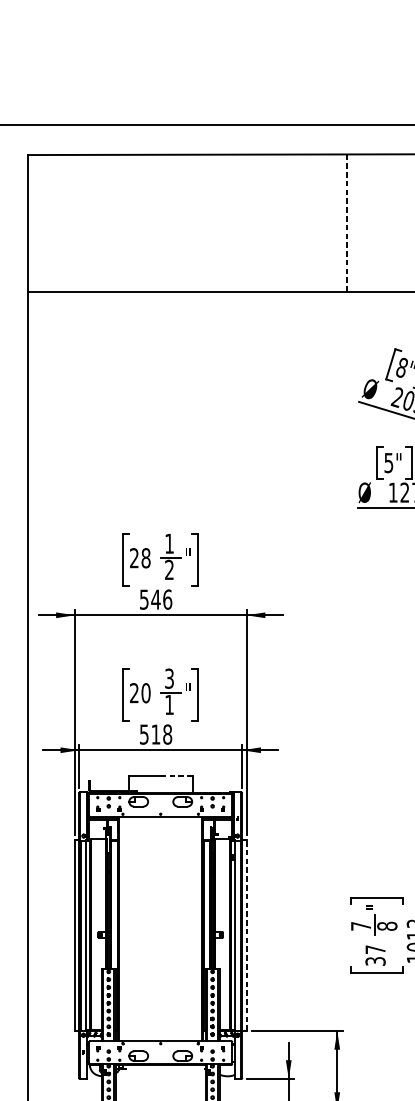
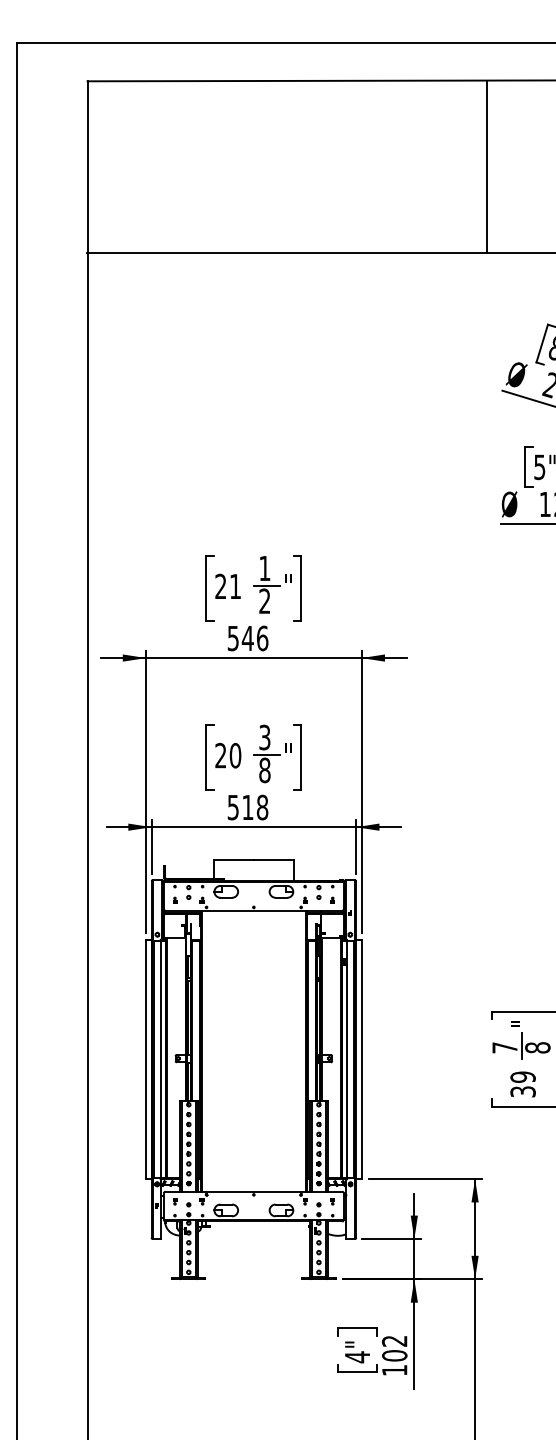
line: (347, 223) -> (487, 166), dashed -> solid
text: (146, 558) -> (235, 586), 28 -> 21
text: (169, 705) -> (264, 770), 1 -> 8
line: (177, 776) -> (274, 859), dashed -> solid
line: (246, 935) -> (361, 1059), dashed -> solid
text: (375, 949) -> (522, 1076), 37 -> 39

